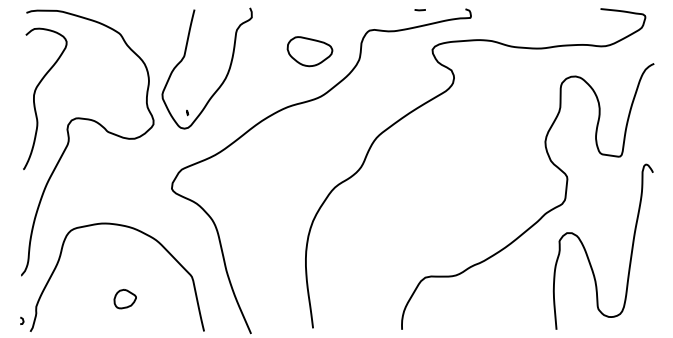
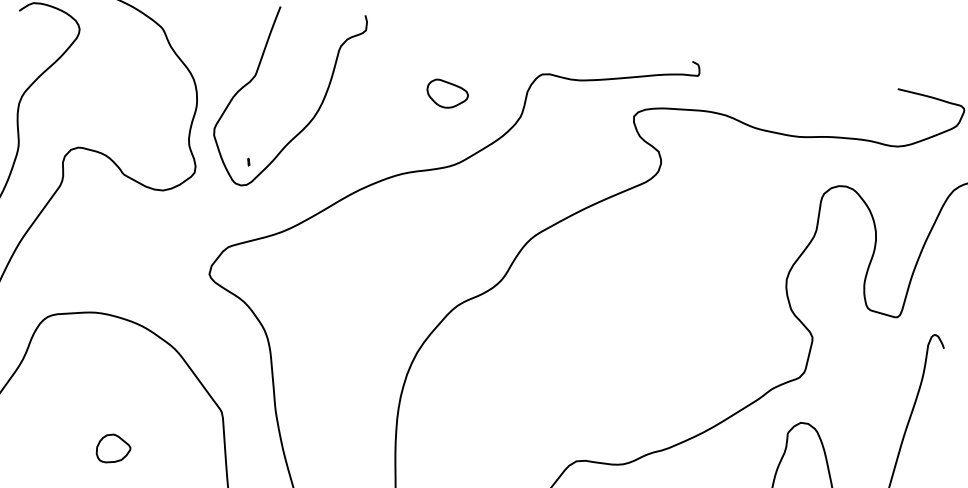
line: (419, 10) -> (622, 54), removed
part: (309, 51) -> (446, 93), size x0.6
part: (124, 299) -> (112, 449), moved

